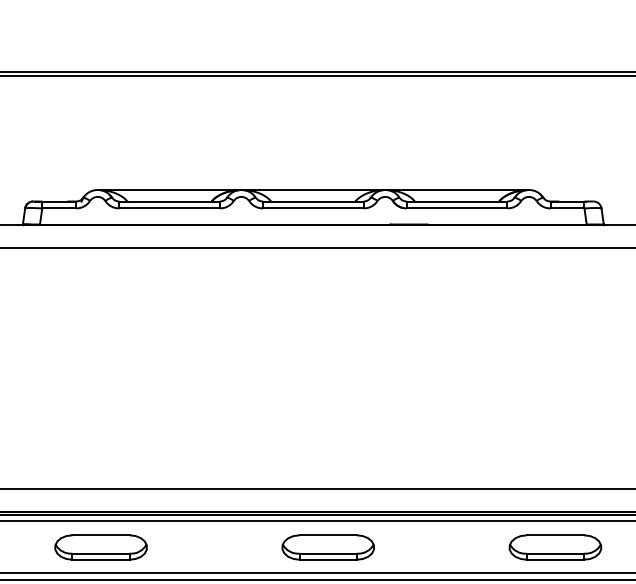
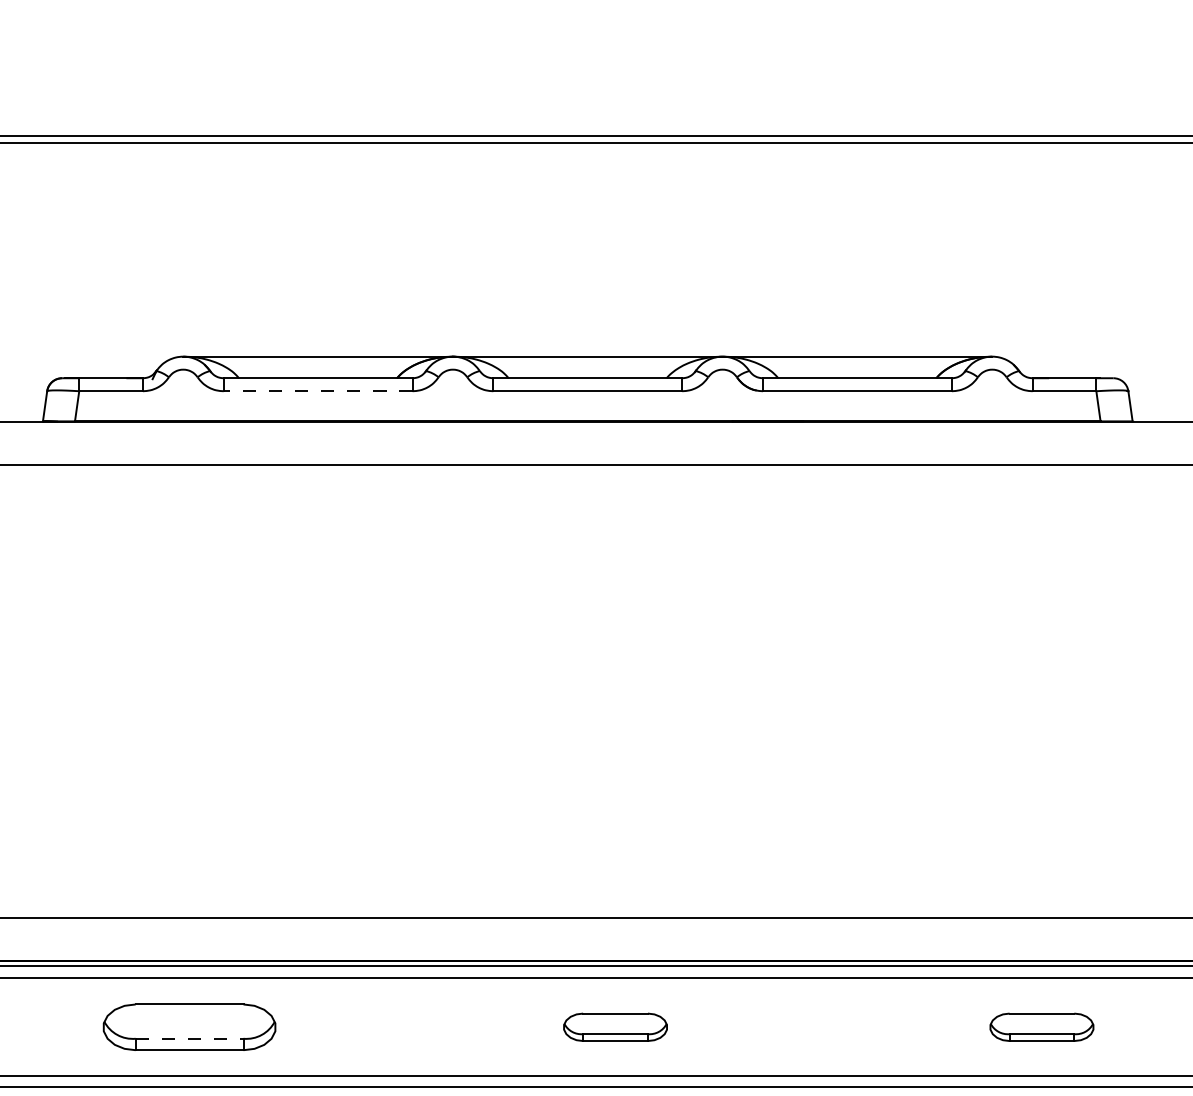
line: (169, 208) -> (317, 391), solid -> dashed
part: (327, 547) -> (614, 1027), size x0.6
part: (555, 547) -> (1042, 1027), size x0.6
line: (101, 553) -> (190, 1038), solid -> dashed

